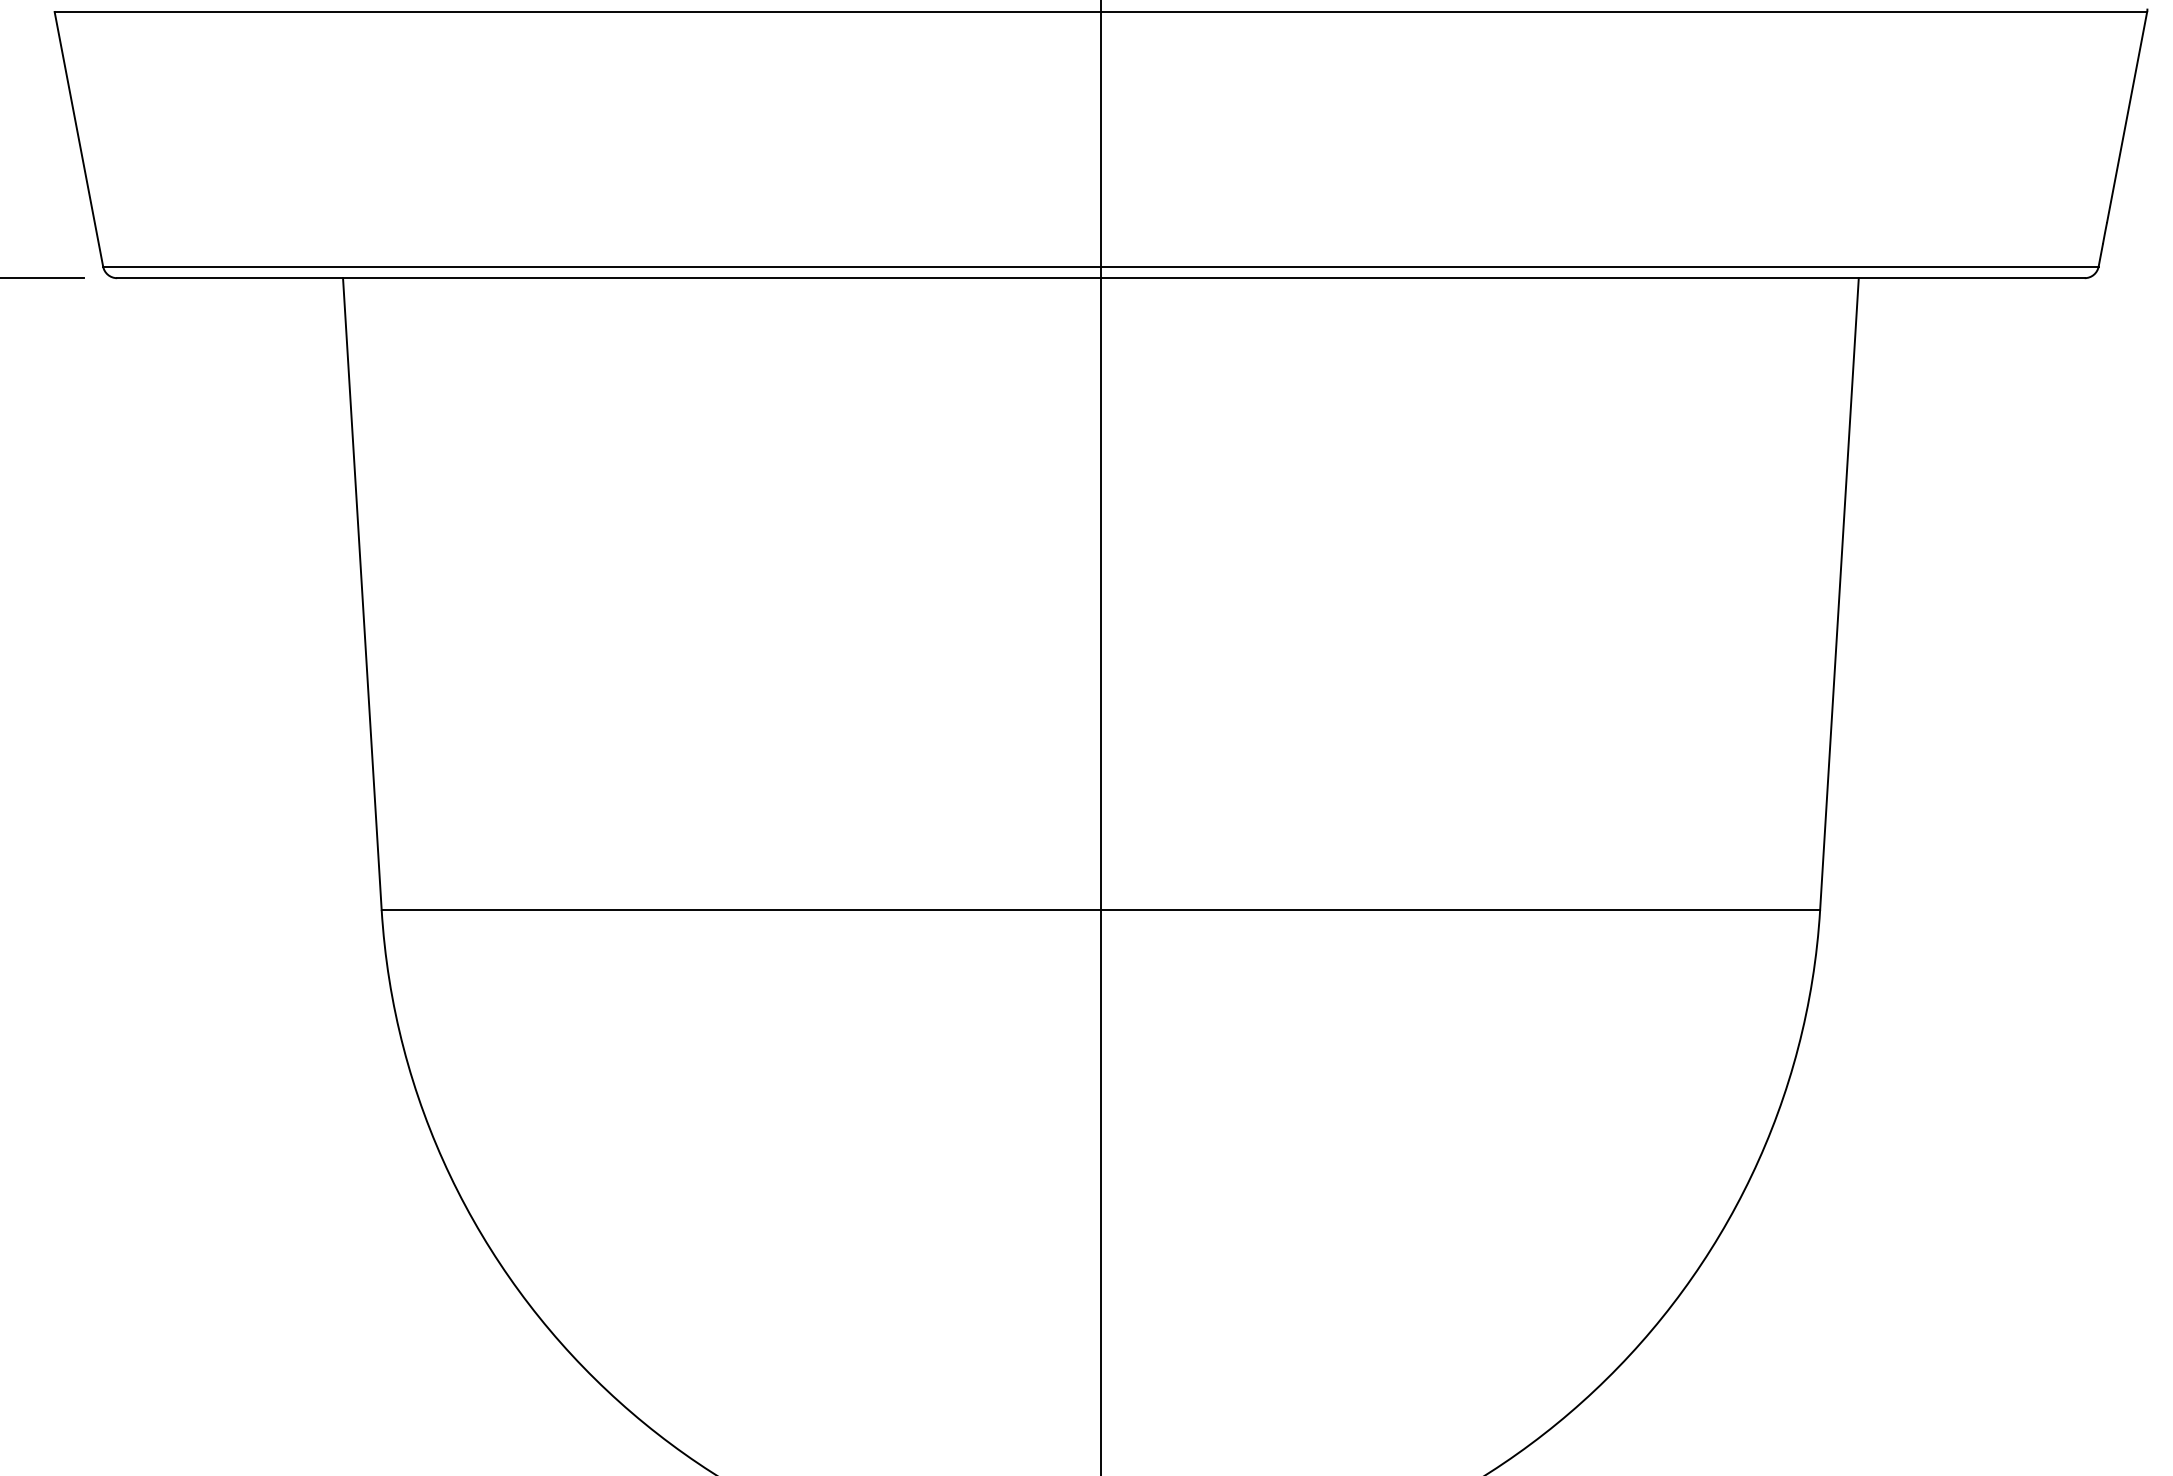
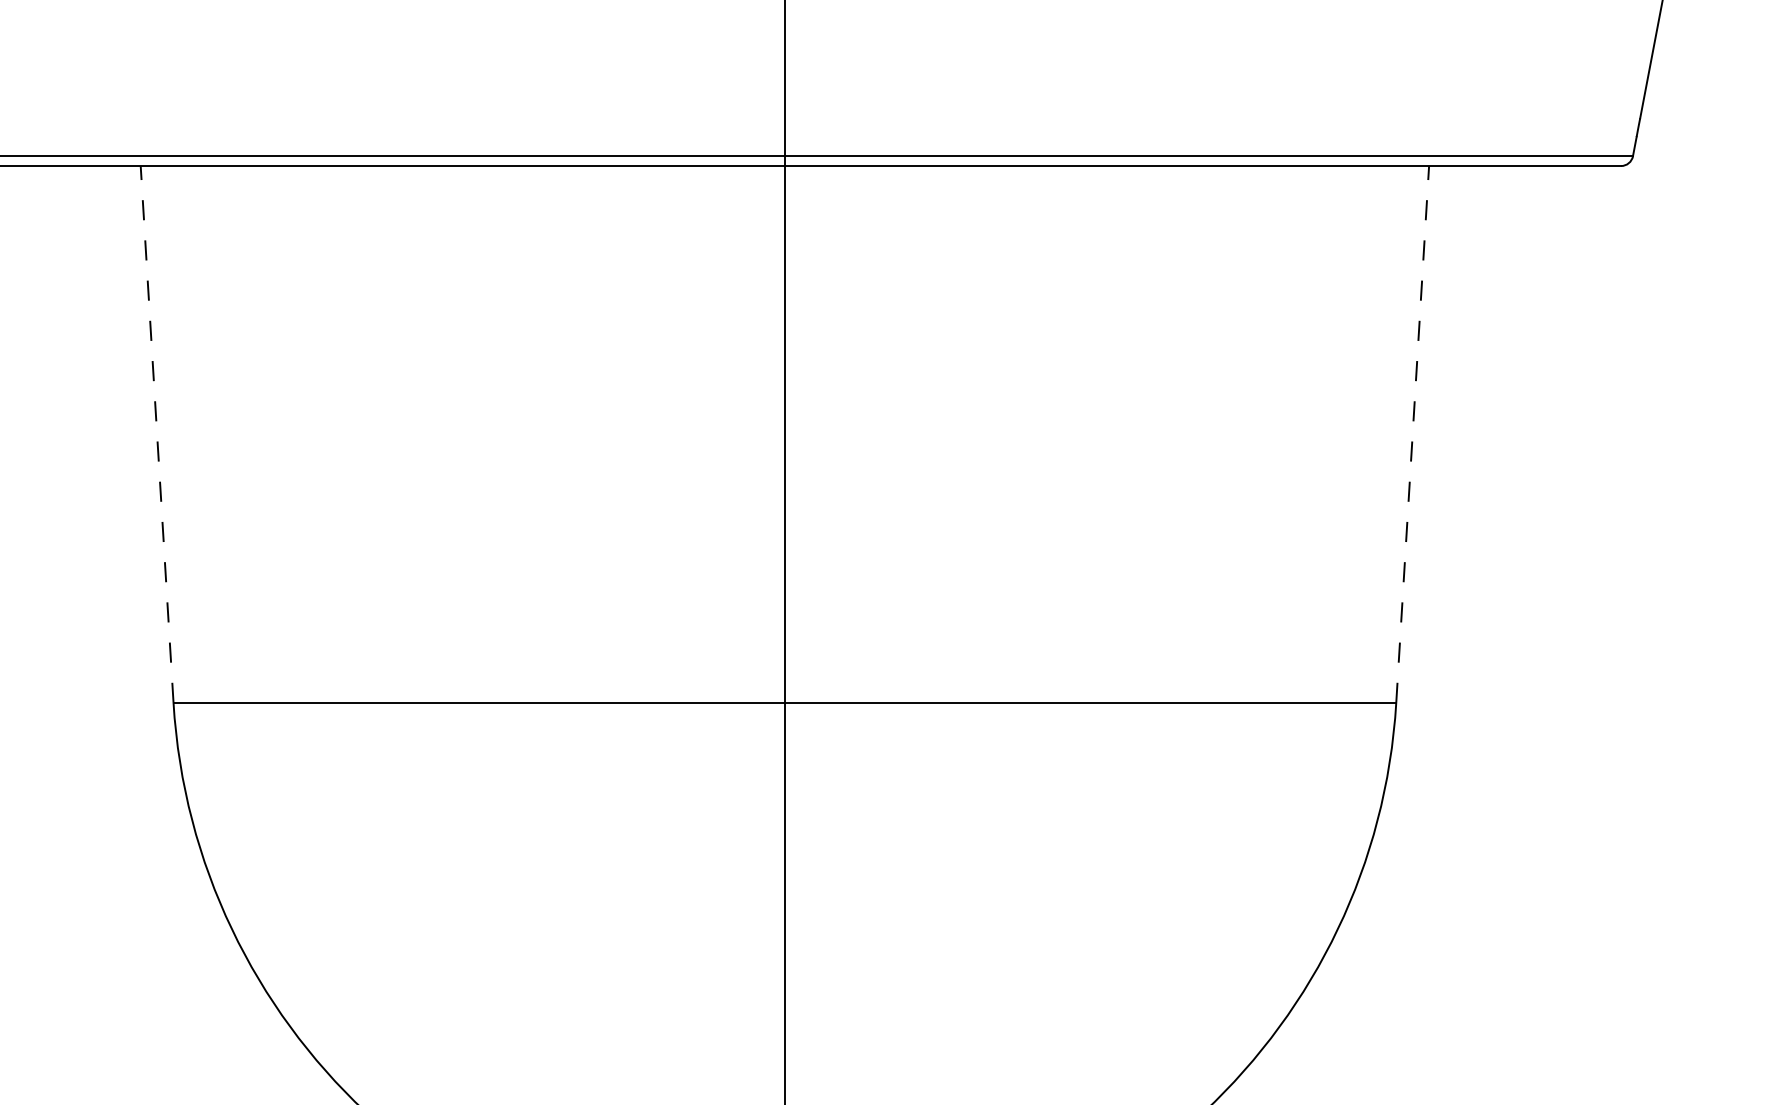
line: (362, 593) -> (157, 434), solid -> dashed
line: (1839, 593) -> (1412, 434), solid -> dashed

